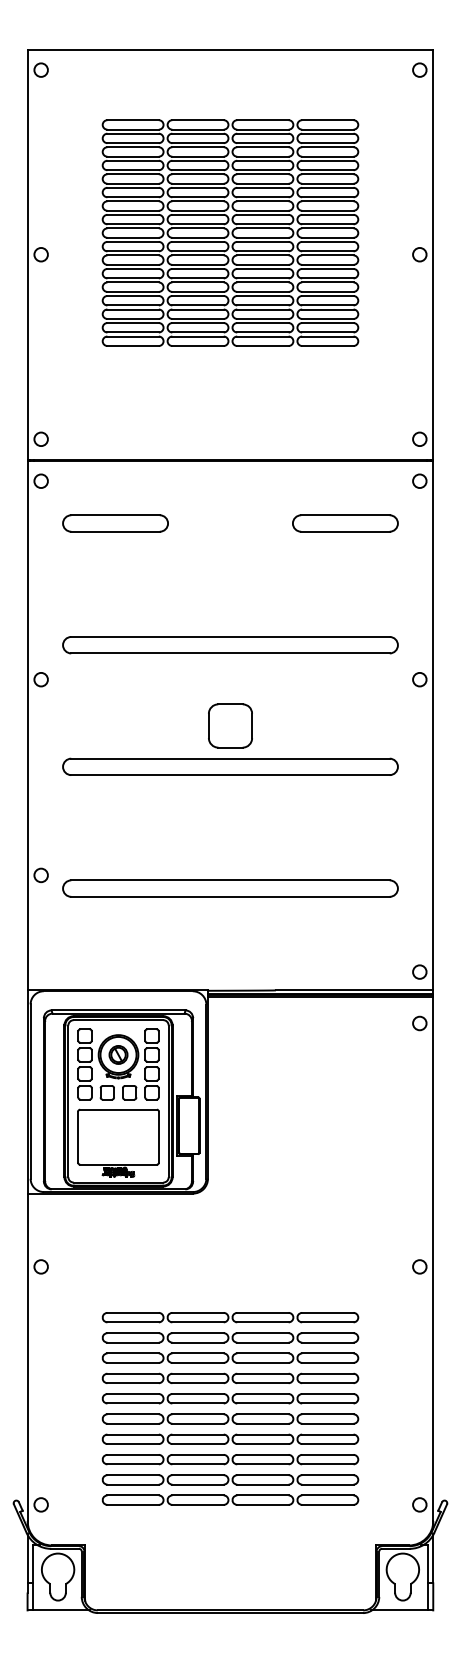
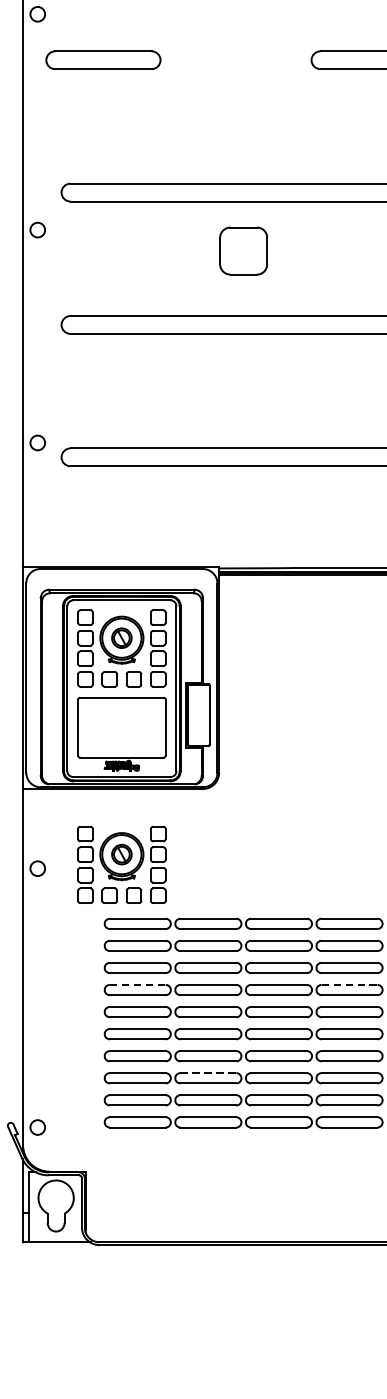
part: (115, 523) -> (103, 60), moved
part: (230, 725) -> (243, 250), moved
part: (118, 1263) -> (121, 865), added
line: (133, 1373) -> (138, 984), solid -> dashed
line: (327, 1373) -> (349, 984), solid -> dashed
line: (198, 1454) -> (208, 1072), solid -> dashed

